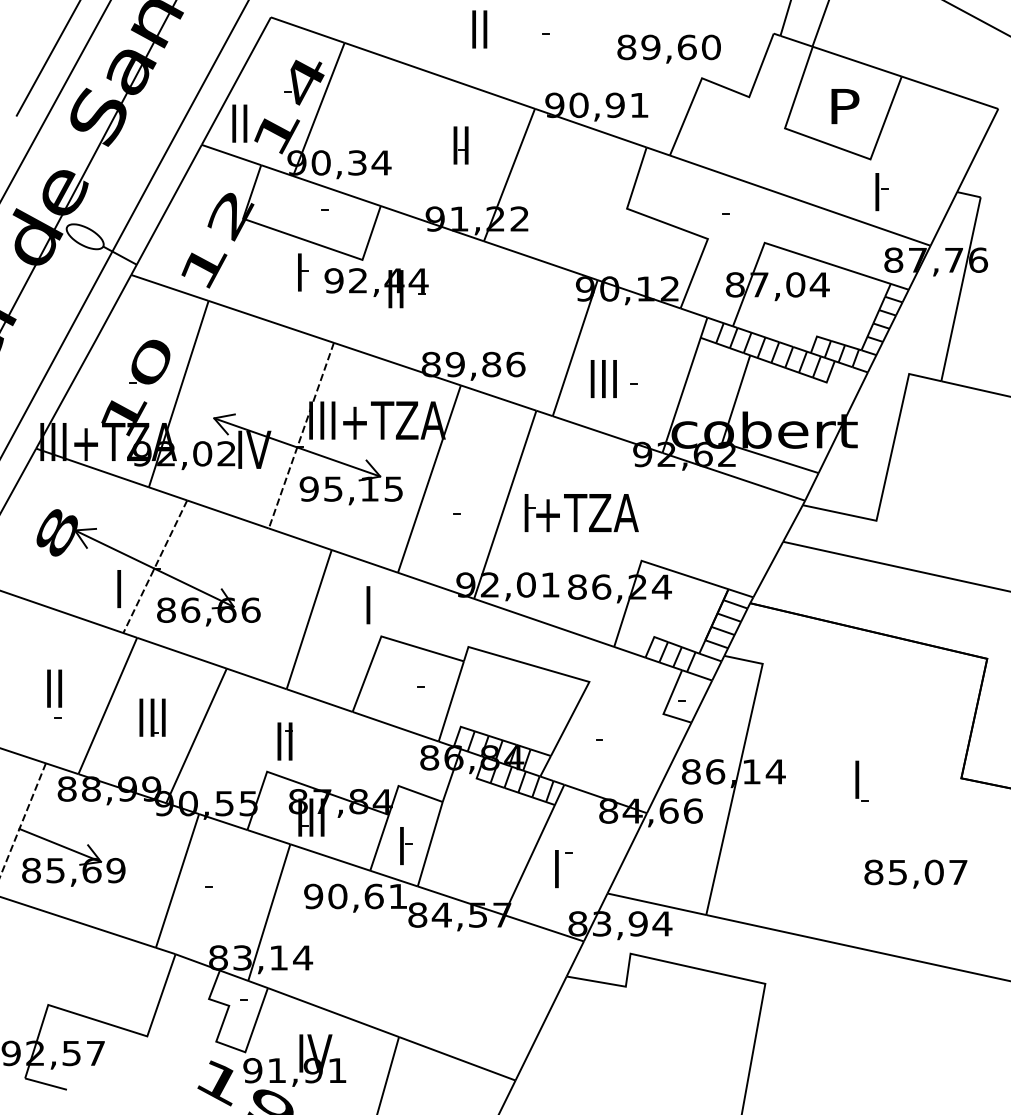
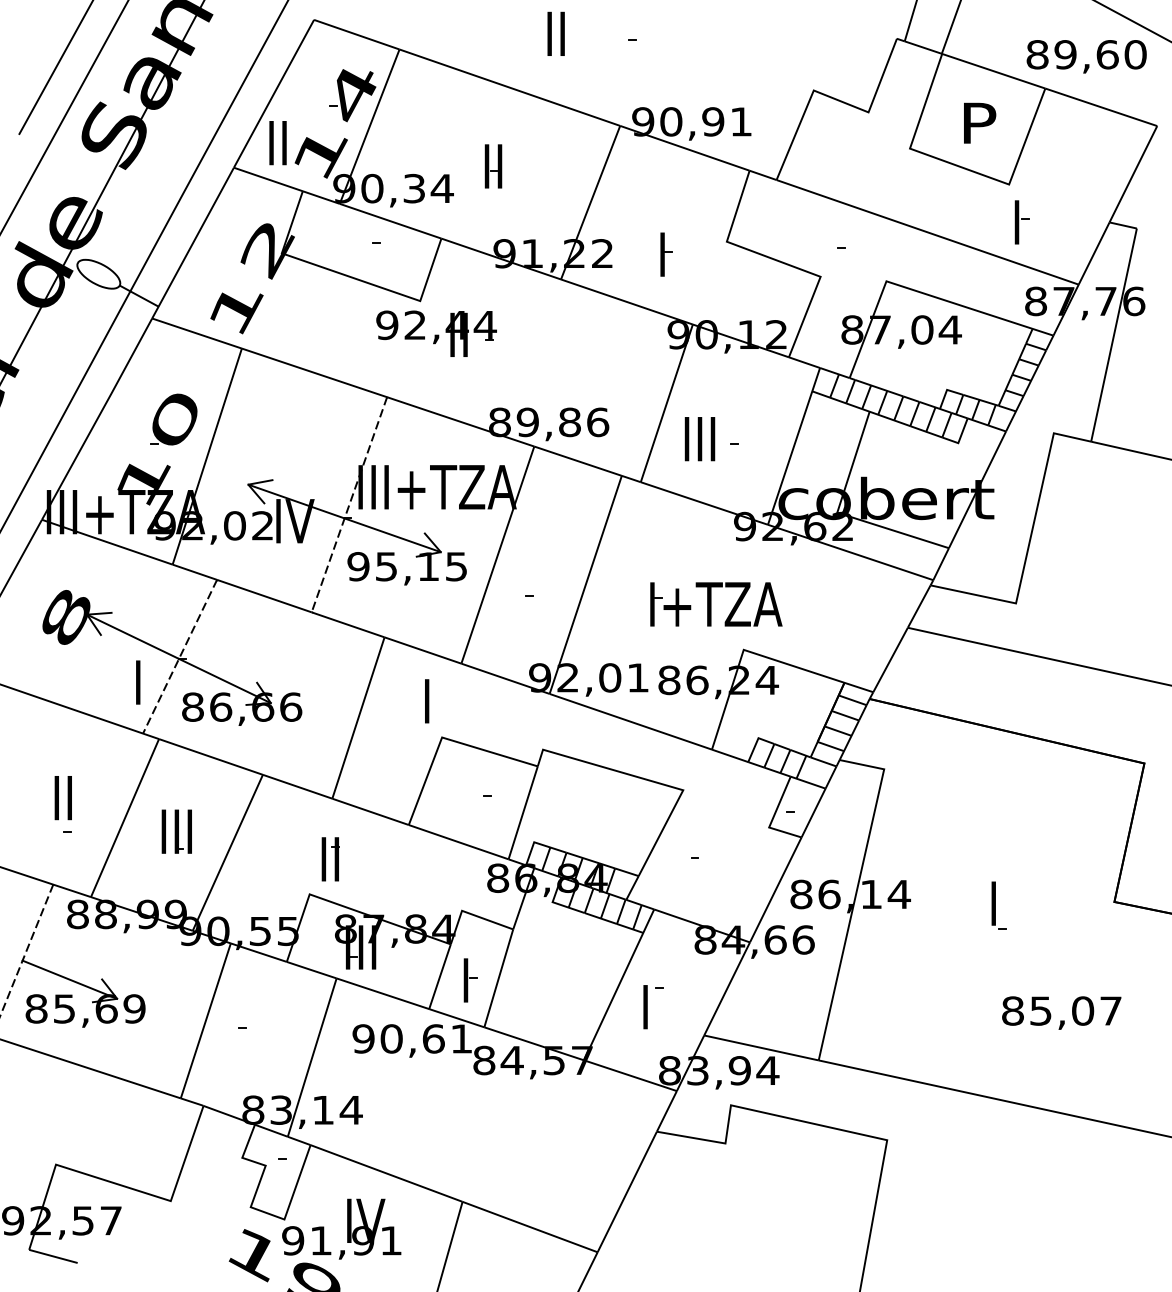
text: (668, 48) -> (1086, 56), moved
part: (461, 145) -> (493, 166), moved
part: (303, 272) -> (666, 254), moved
part: (581, 513) -> (716, 604), moved

